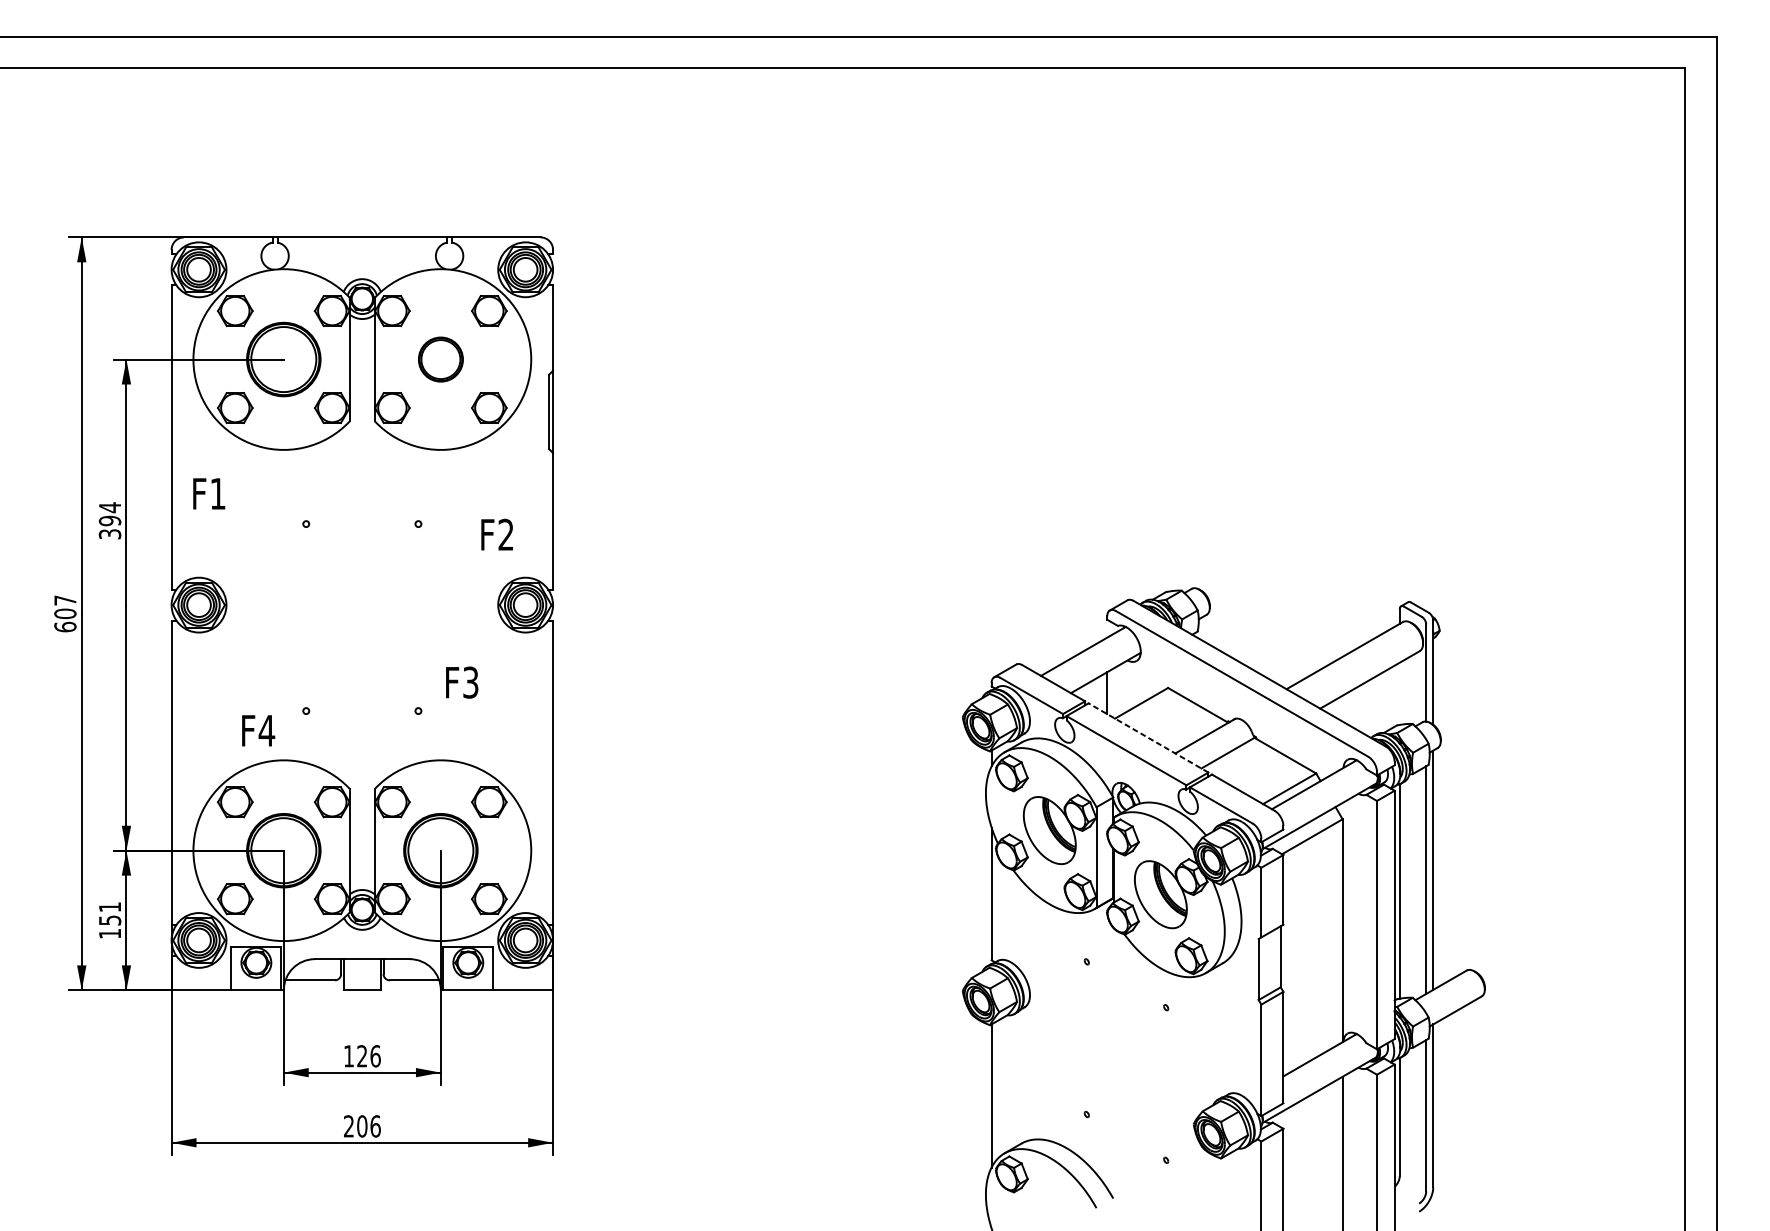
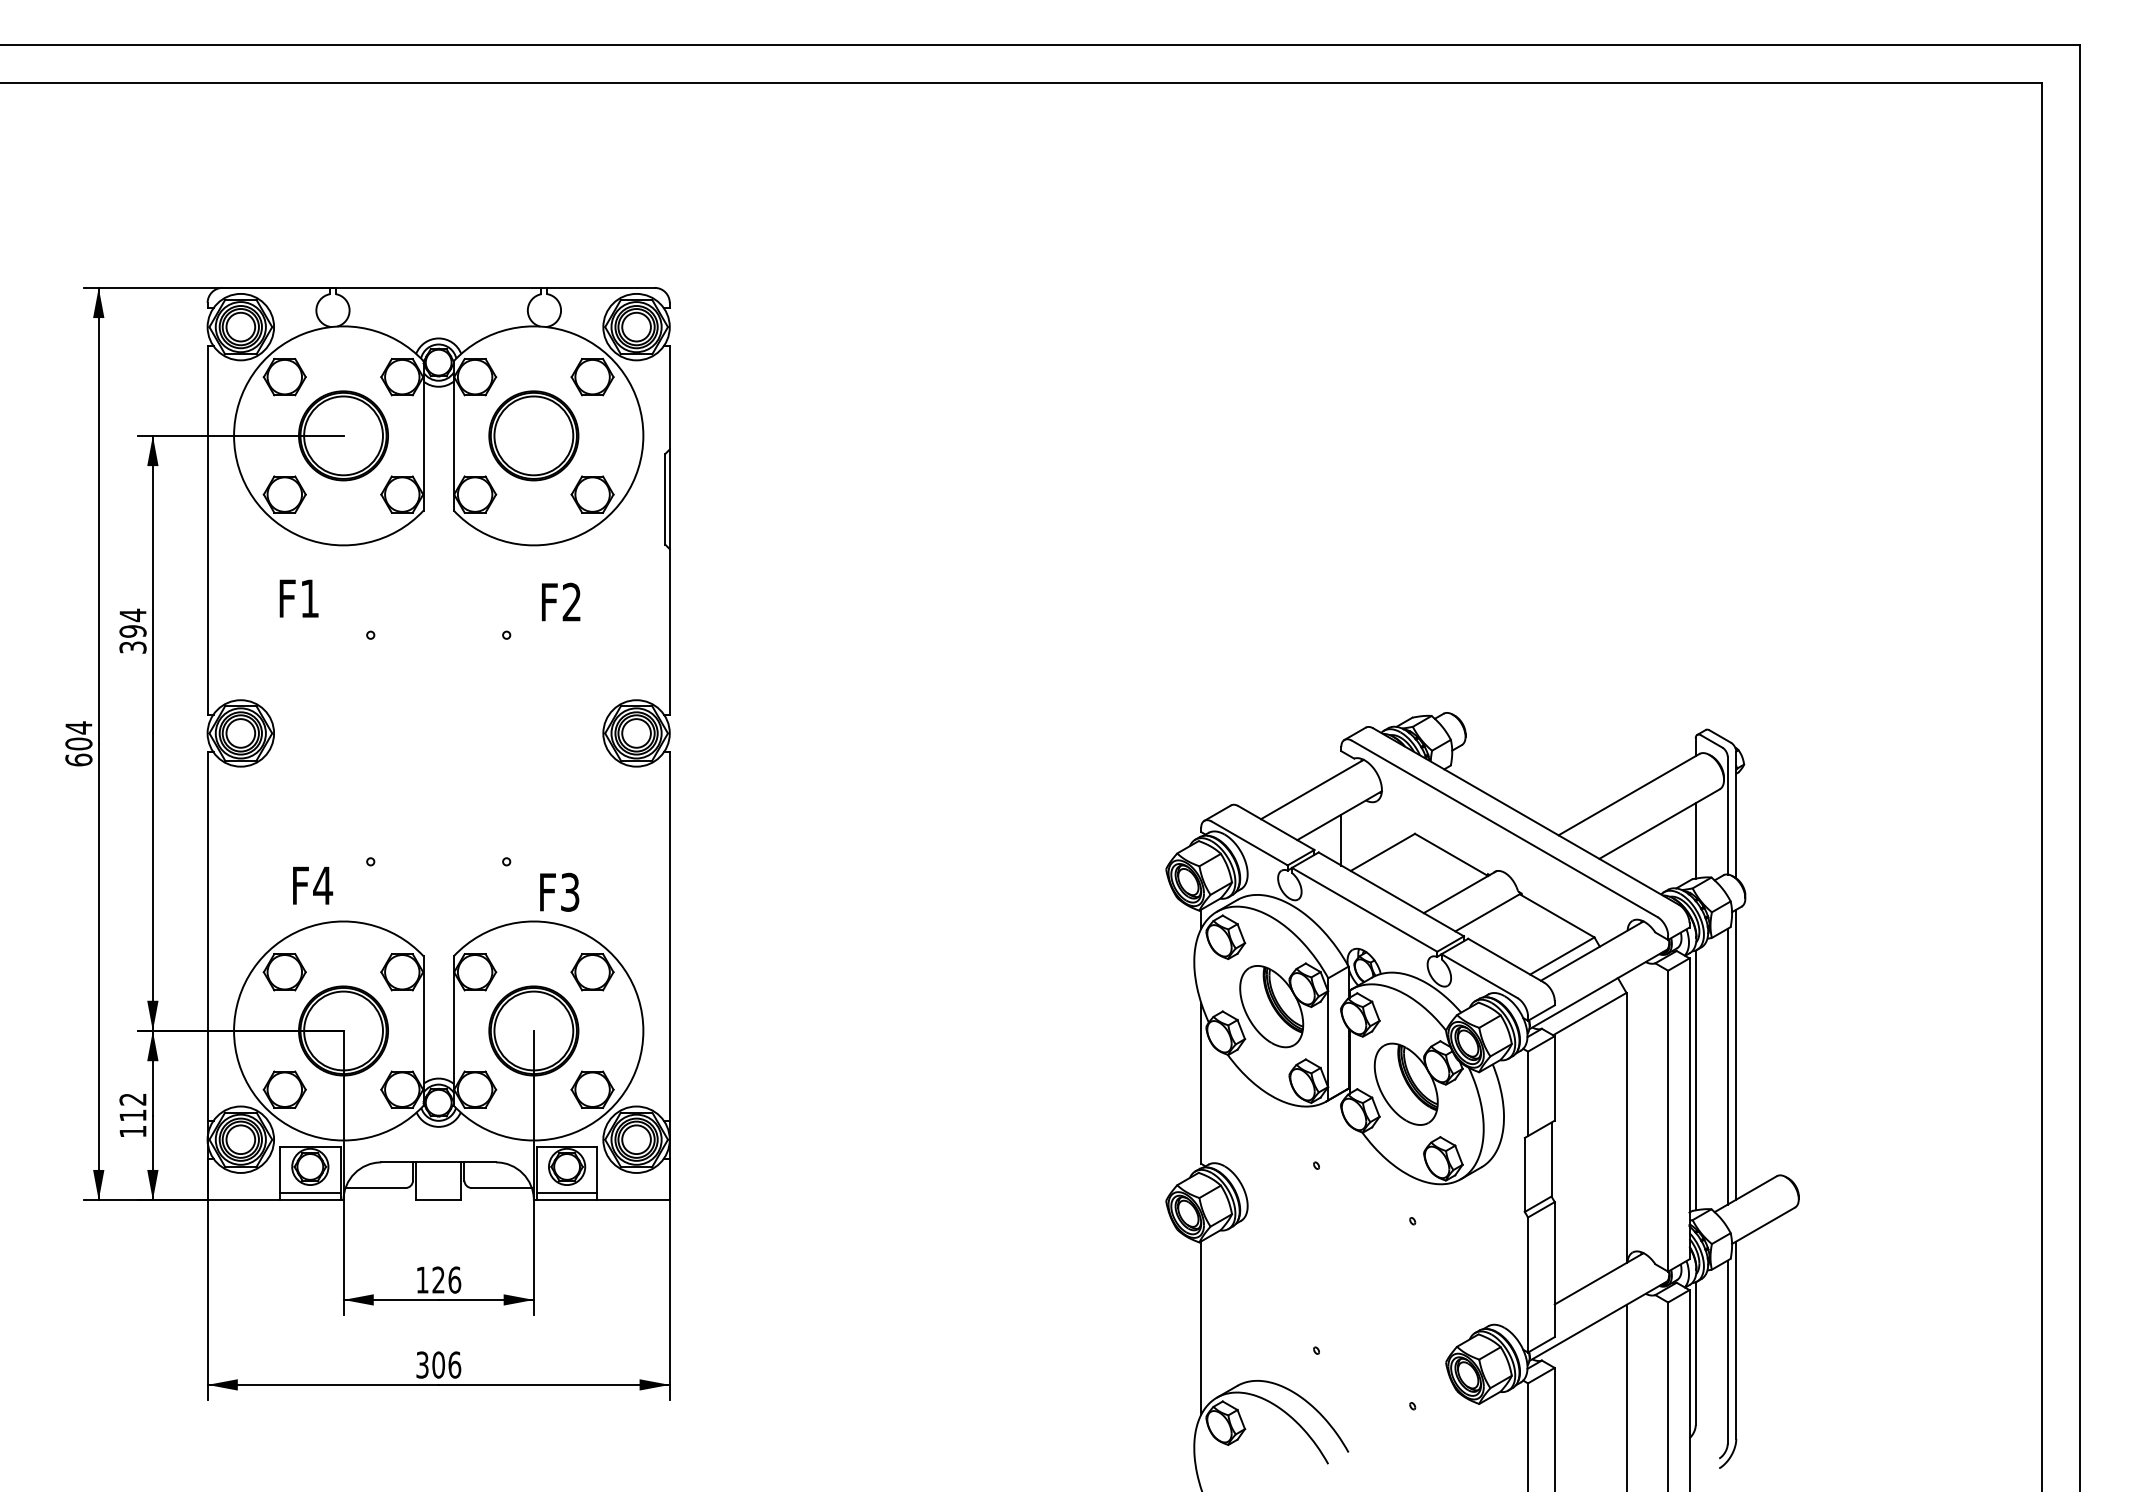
part: (440, 359) -> (533, 435), size x1.67
text: (208, 493) -> (298, 598), moved
text: (497, 534) -> (561, 601), moved
text: (65, 600) -> (78, 727), 607 -> 604
text: (462, 681) -> (559, 891), moved
line: (1399, 693) -> (1695, 840), added
line: (1148, 738) -> (1391, 894), dashed -> solid
text: (109, 913) -> (132, 1107), 151 -> 112
line: (256, 983) -> (310, 1192), added
line: (467, 983) -> (566, 1192), added
text: (348, 1125) -> (422, 1364), 206 -> 306

